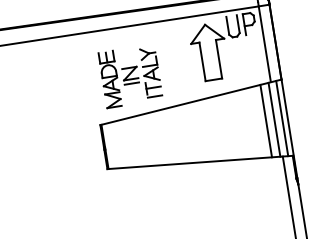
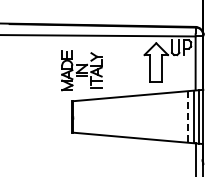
part: (130, 76) -> (81, 70), moved
line: (266, 120) -> (188, 116), solid -> dashed

